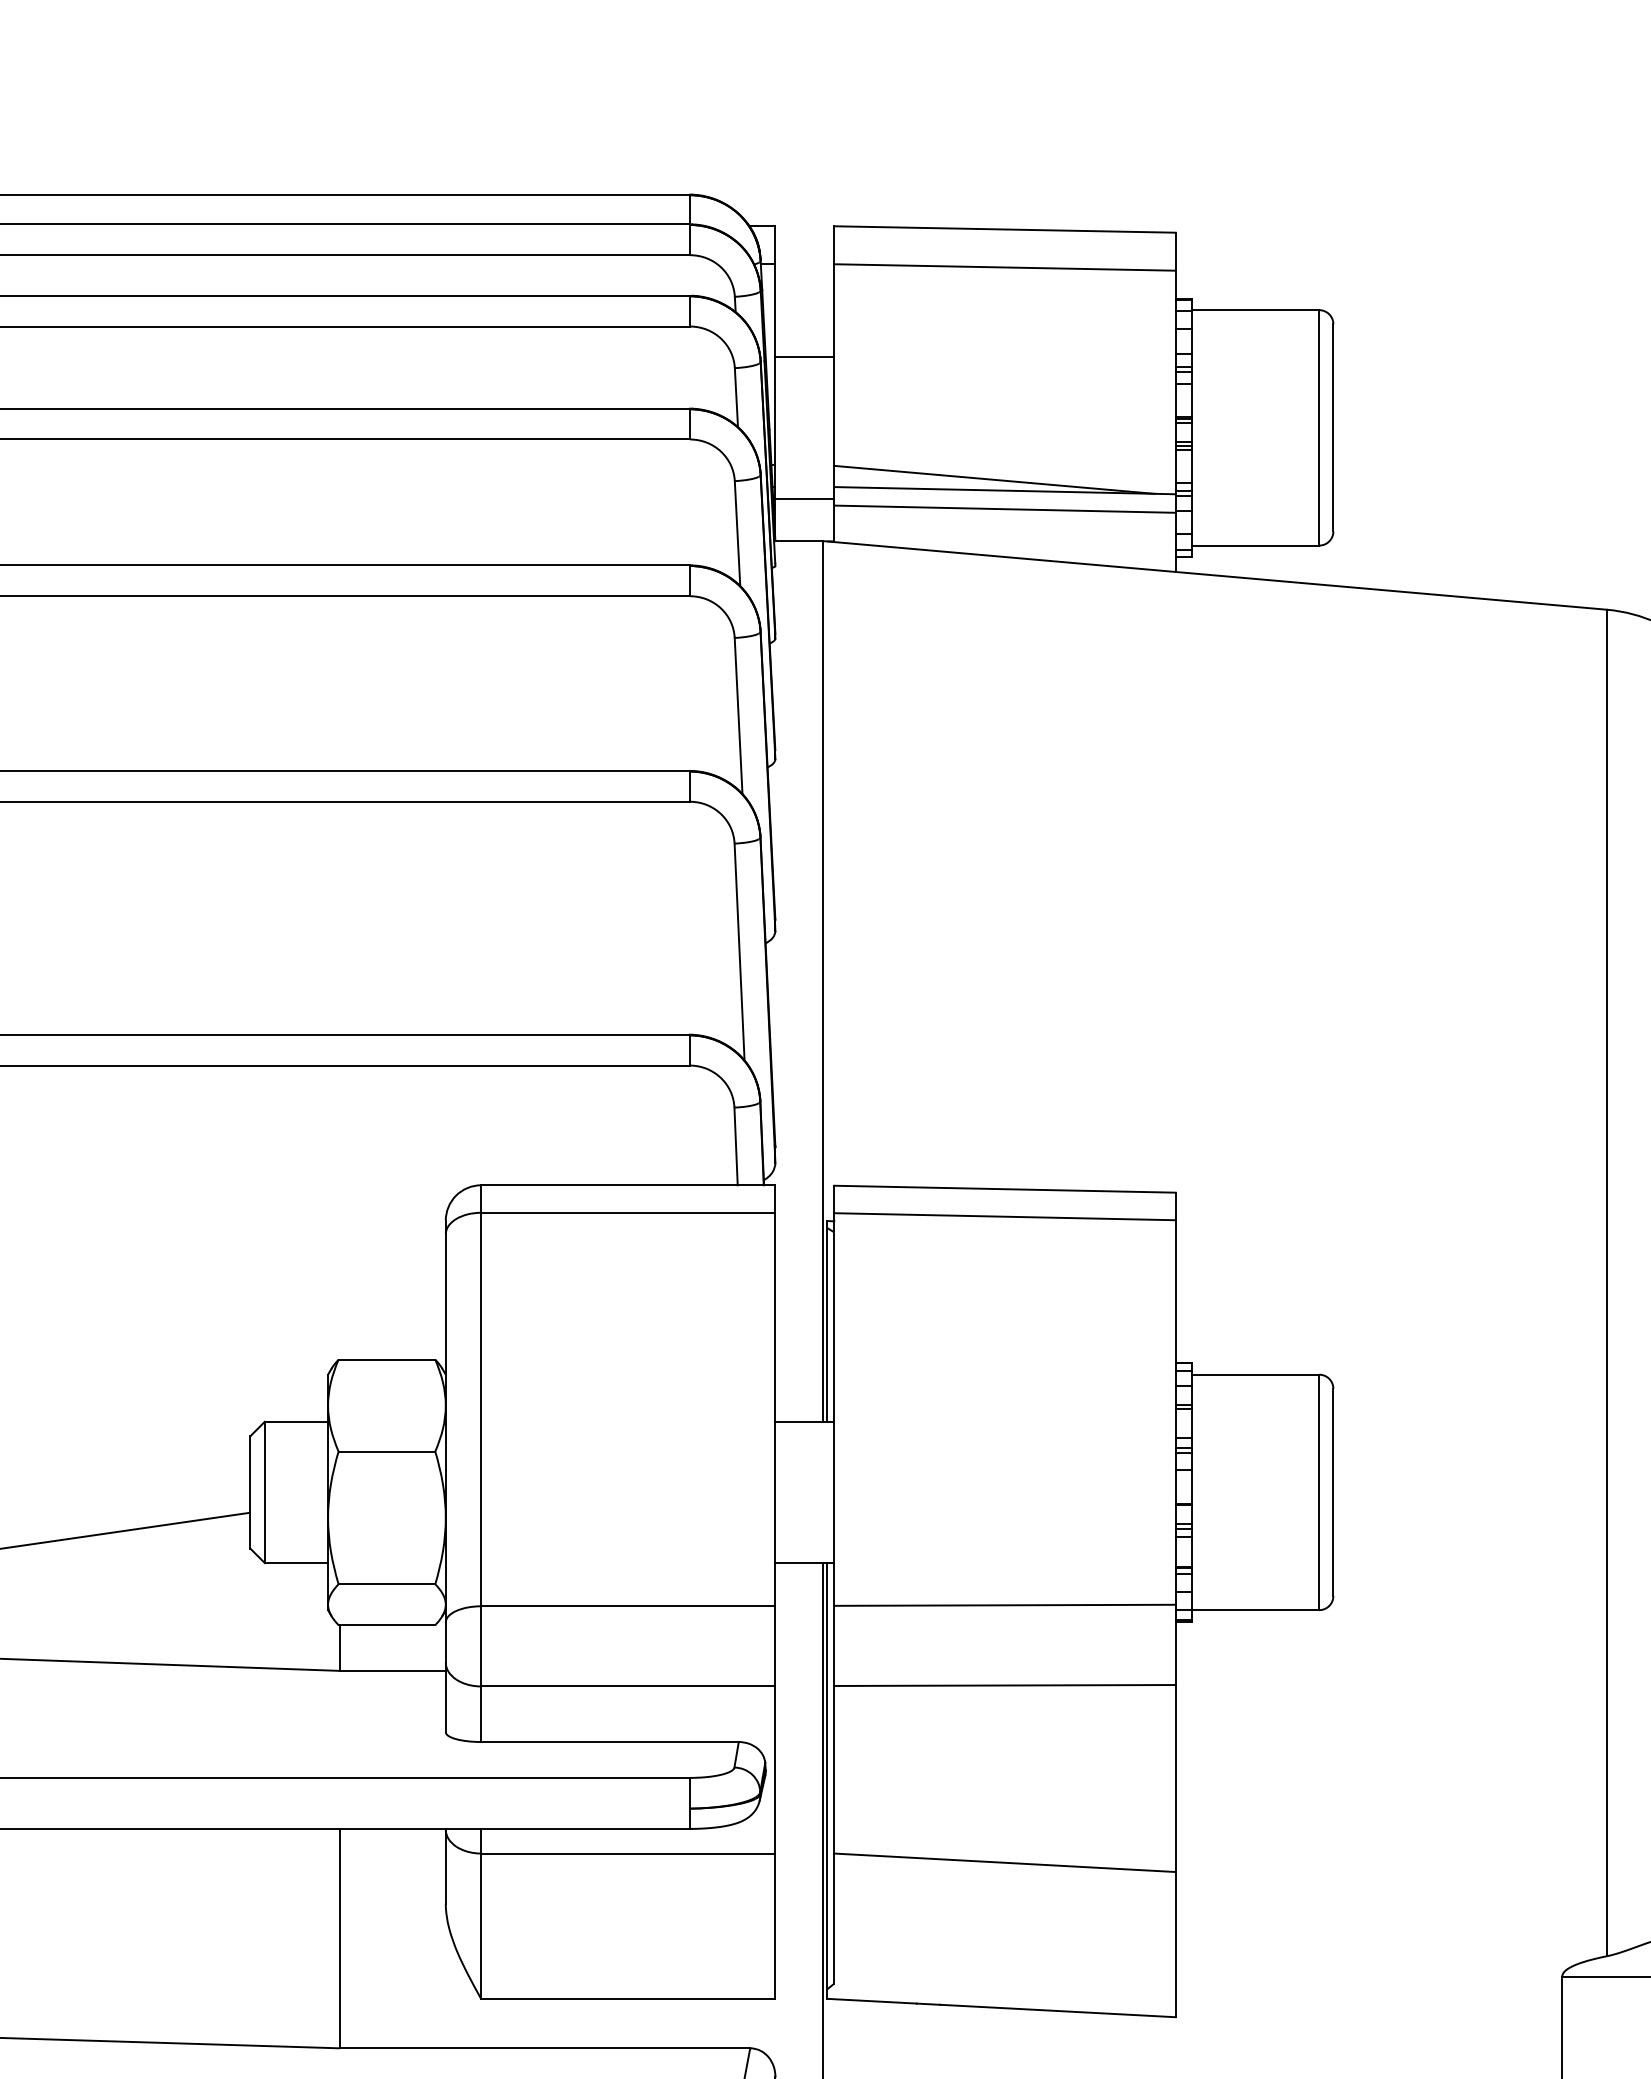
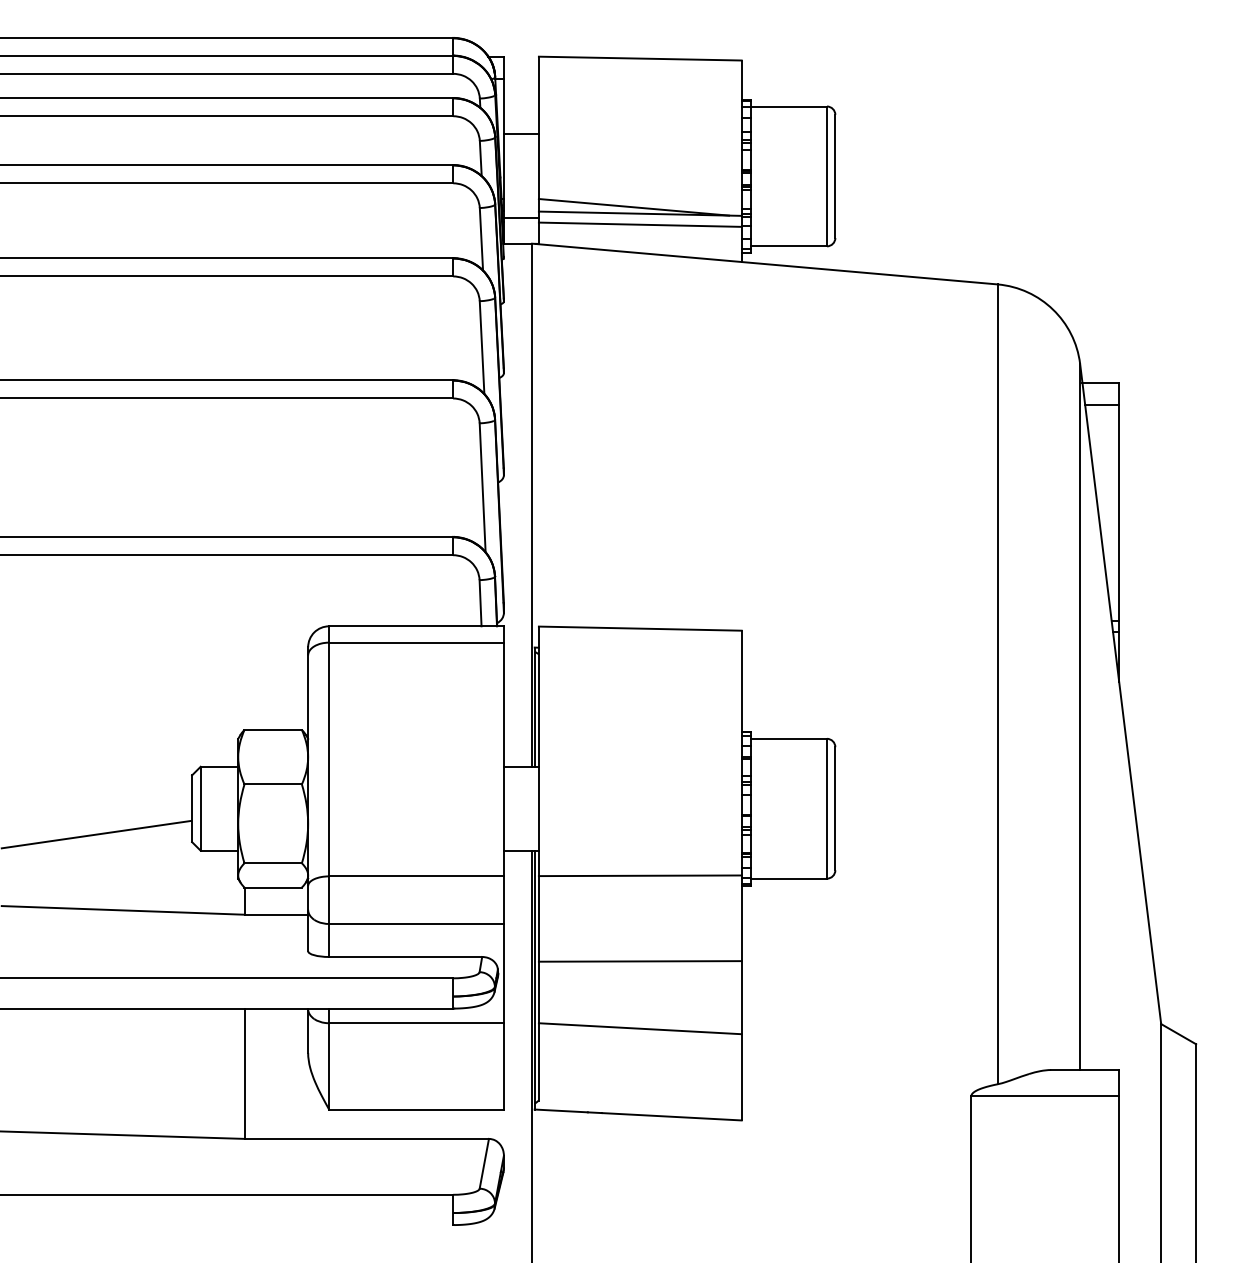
line: (1003, 268) -> (639, 81), removed
line: (1003, 1215) -> (639, 644), removed
line: (1003, 1685) -> (639, 961), moved

